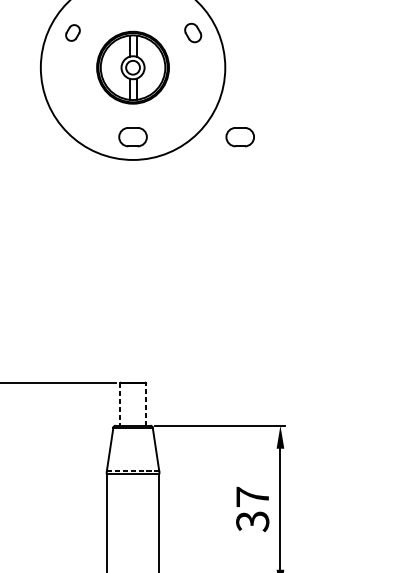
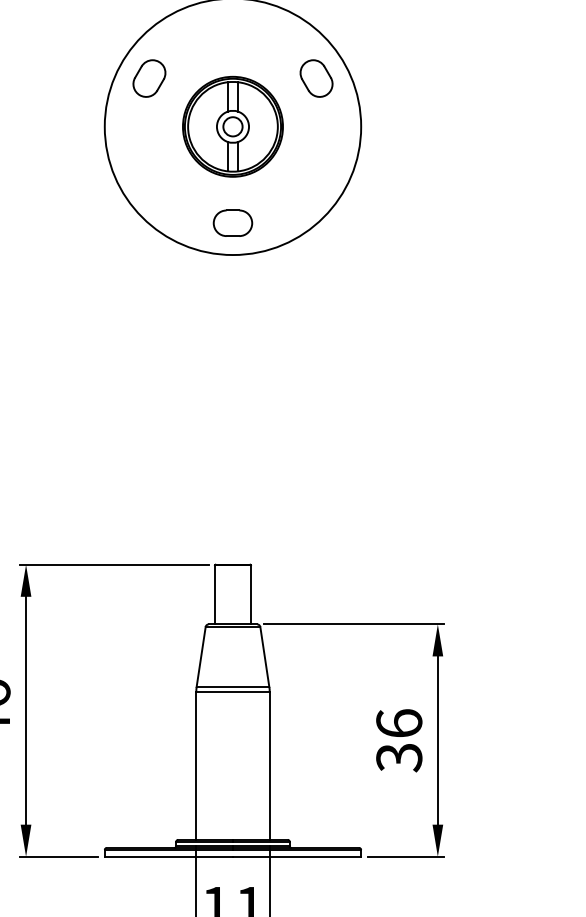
part: (73, 32) -> (149, 78), size x1.67
part: (193, 32) -> (316, 78), size x1.43
part: (239, 136) -> (381, 222), removed
line: (120, 404) -> (215, 595), dashed -> solid
line: (145, 404) -> (250, 594), dashed -> solid
line: (133, 471) -> (233, 687), dashed -> solid
text: (252, 496) -> (399, 723), 37 -> 36

